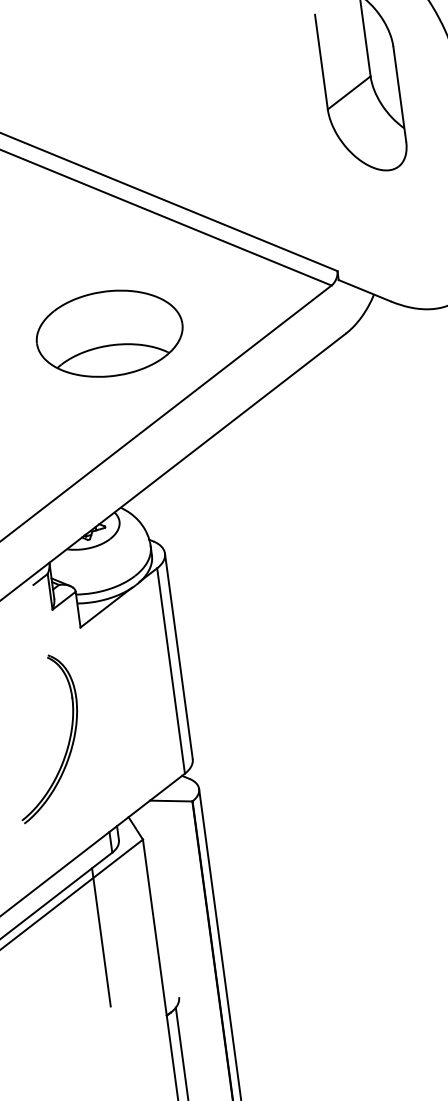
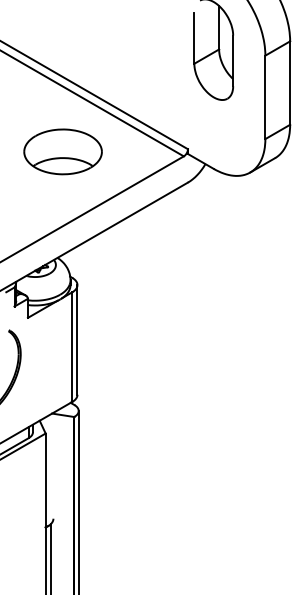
part: (108, 333) -> (62, 151), moved
line: (100, 936) -> (16, 481), removed

